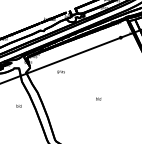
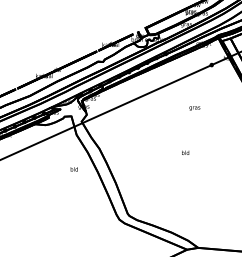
text: (60, 72) -> (194, 108), moved

